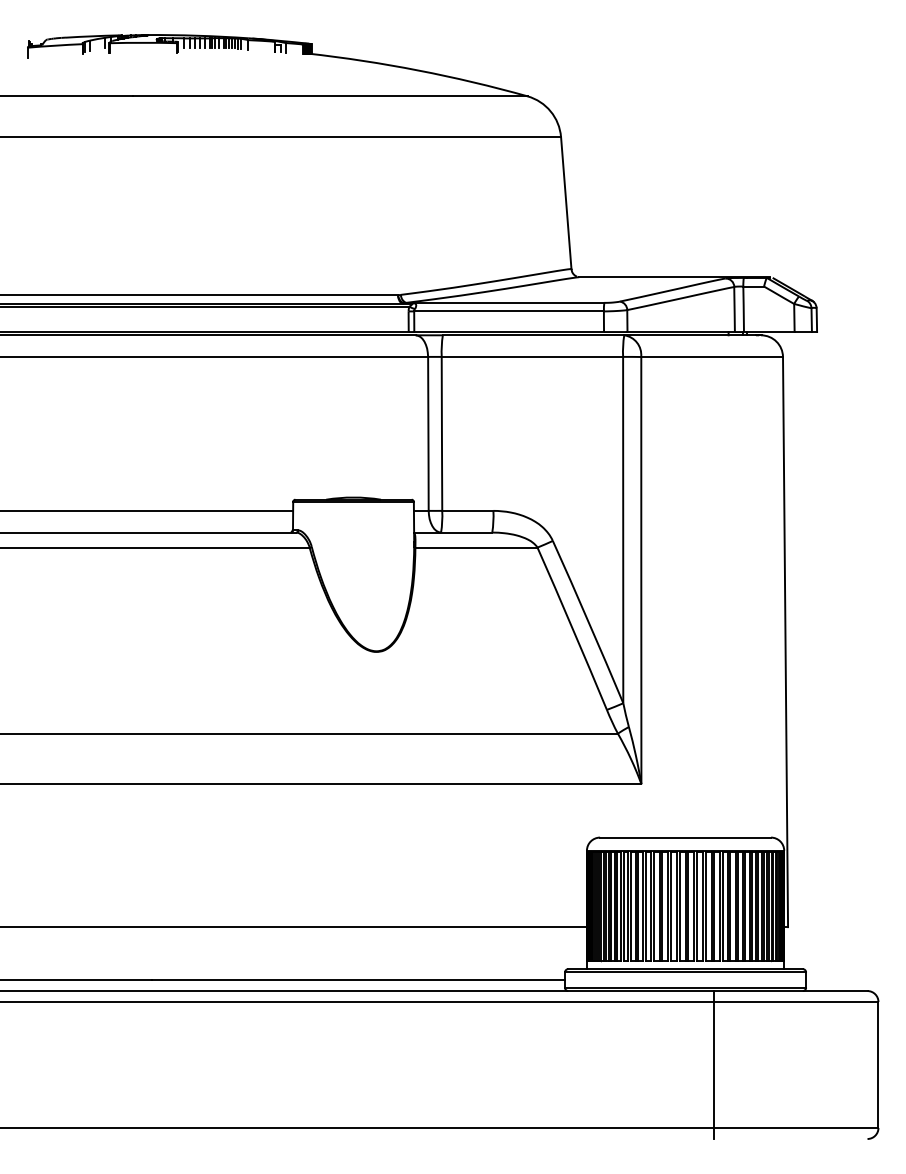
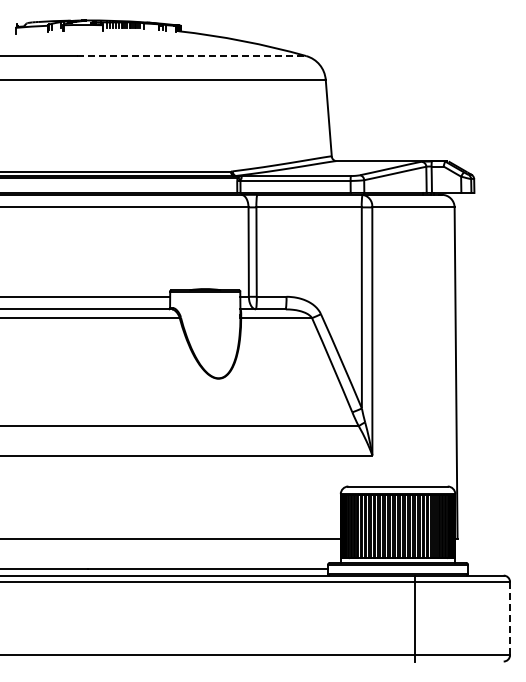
line: (329, 97) -> (191, 56), solid -> dashed
line: (879, 1064) -> (510, 618), solid -> dashed

